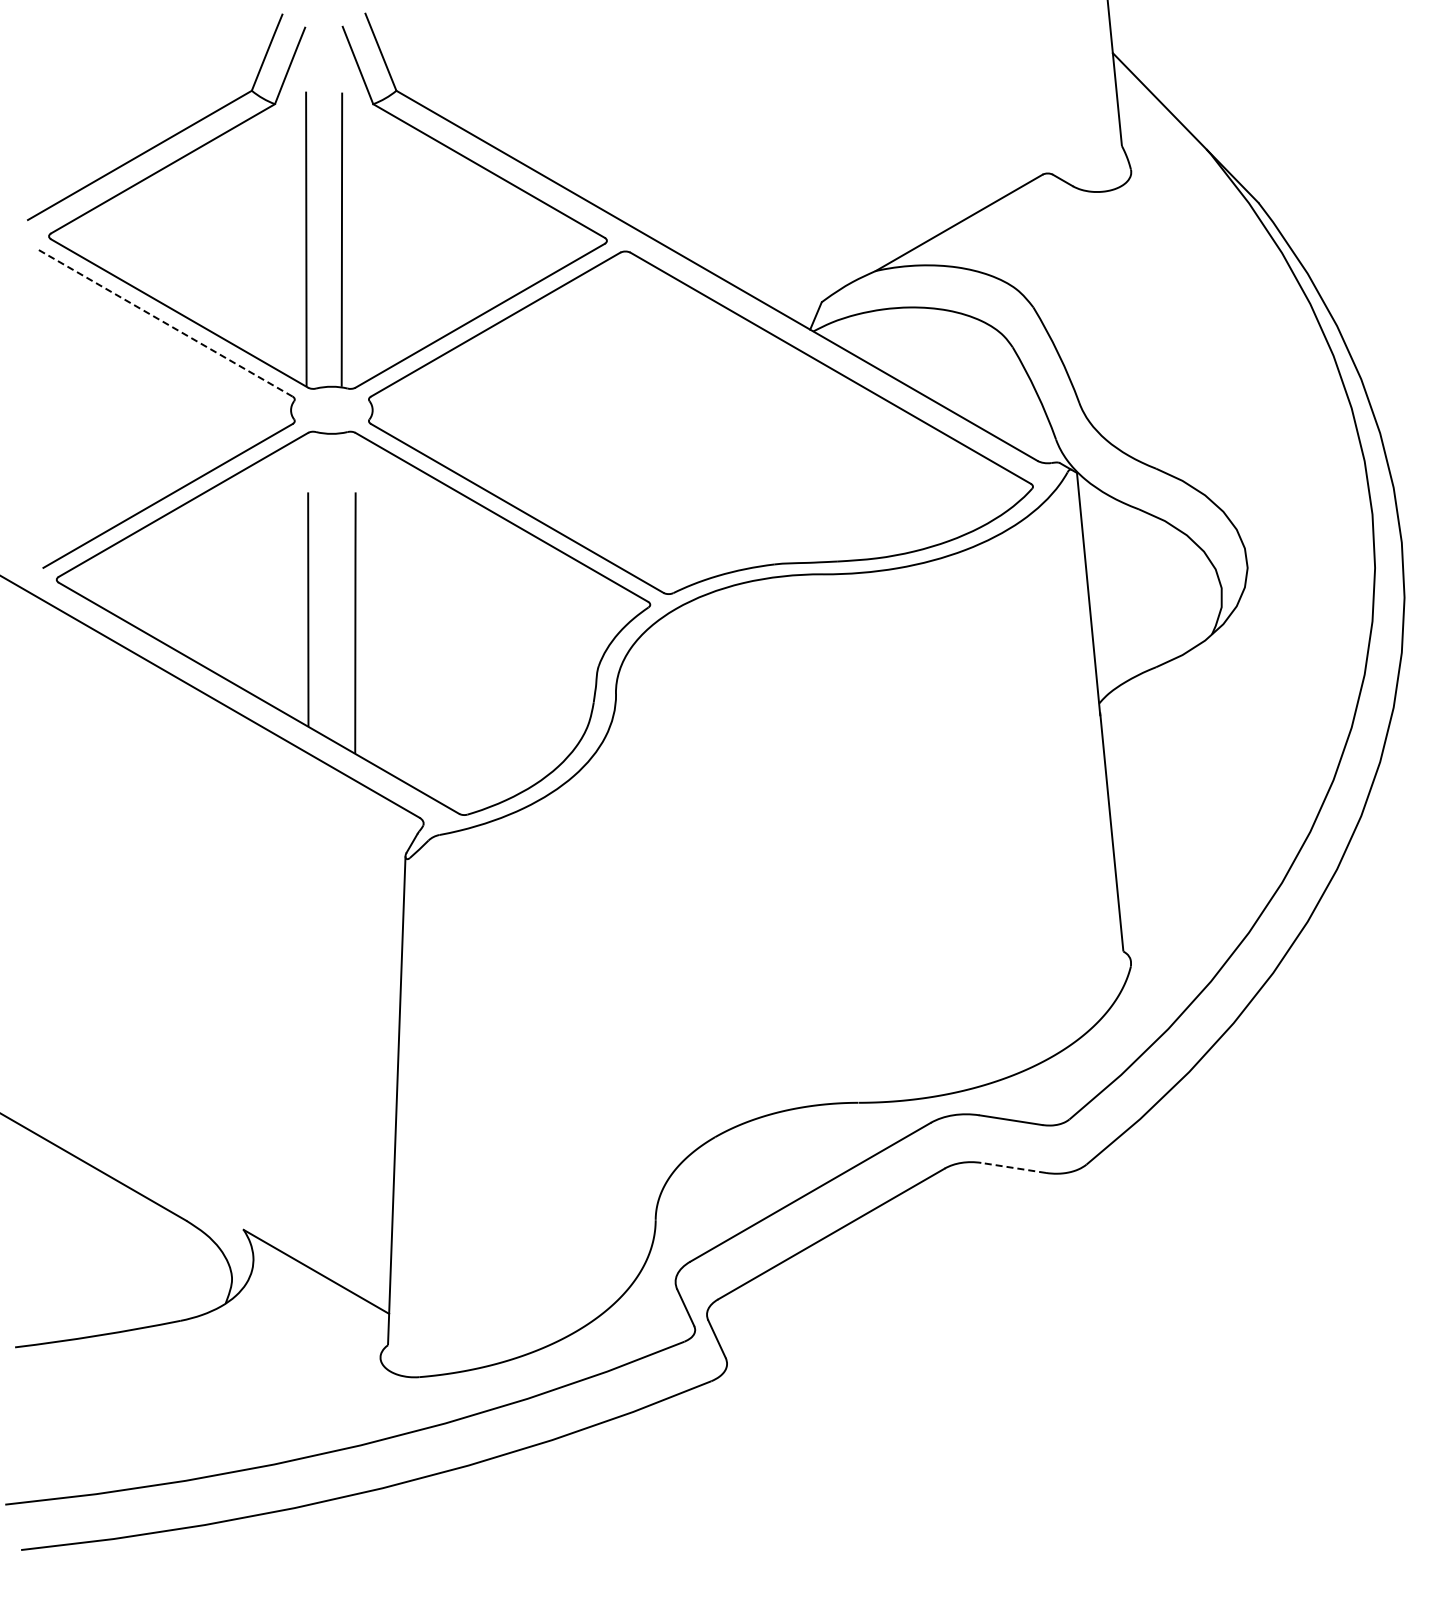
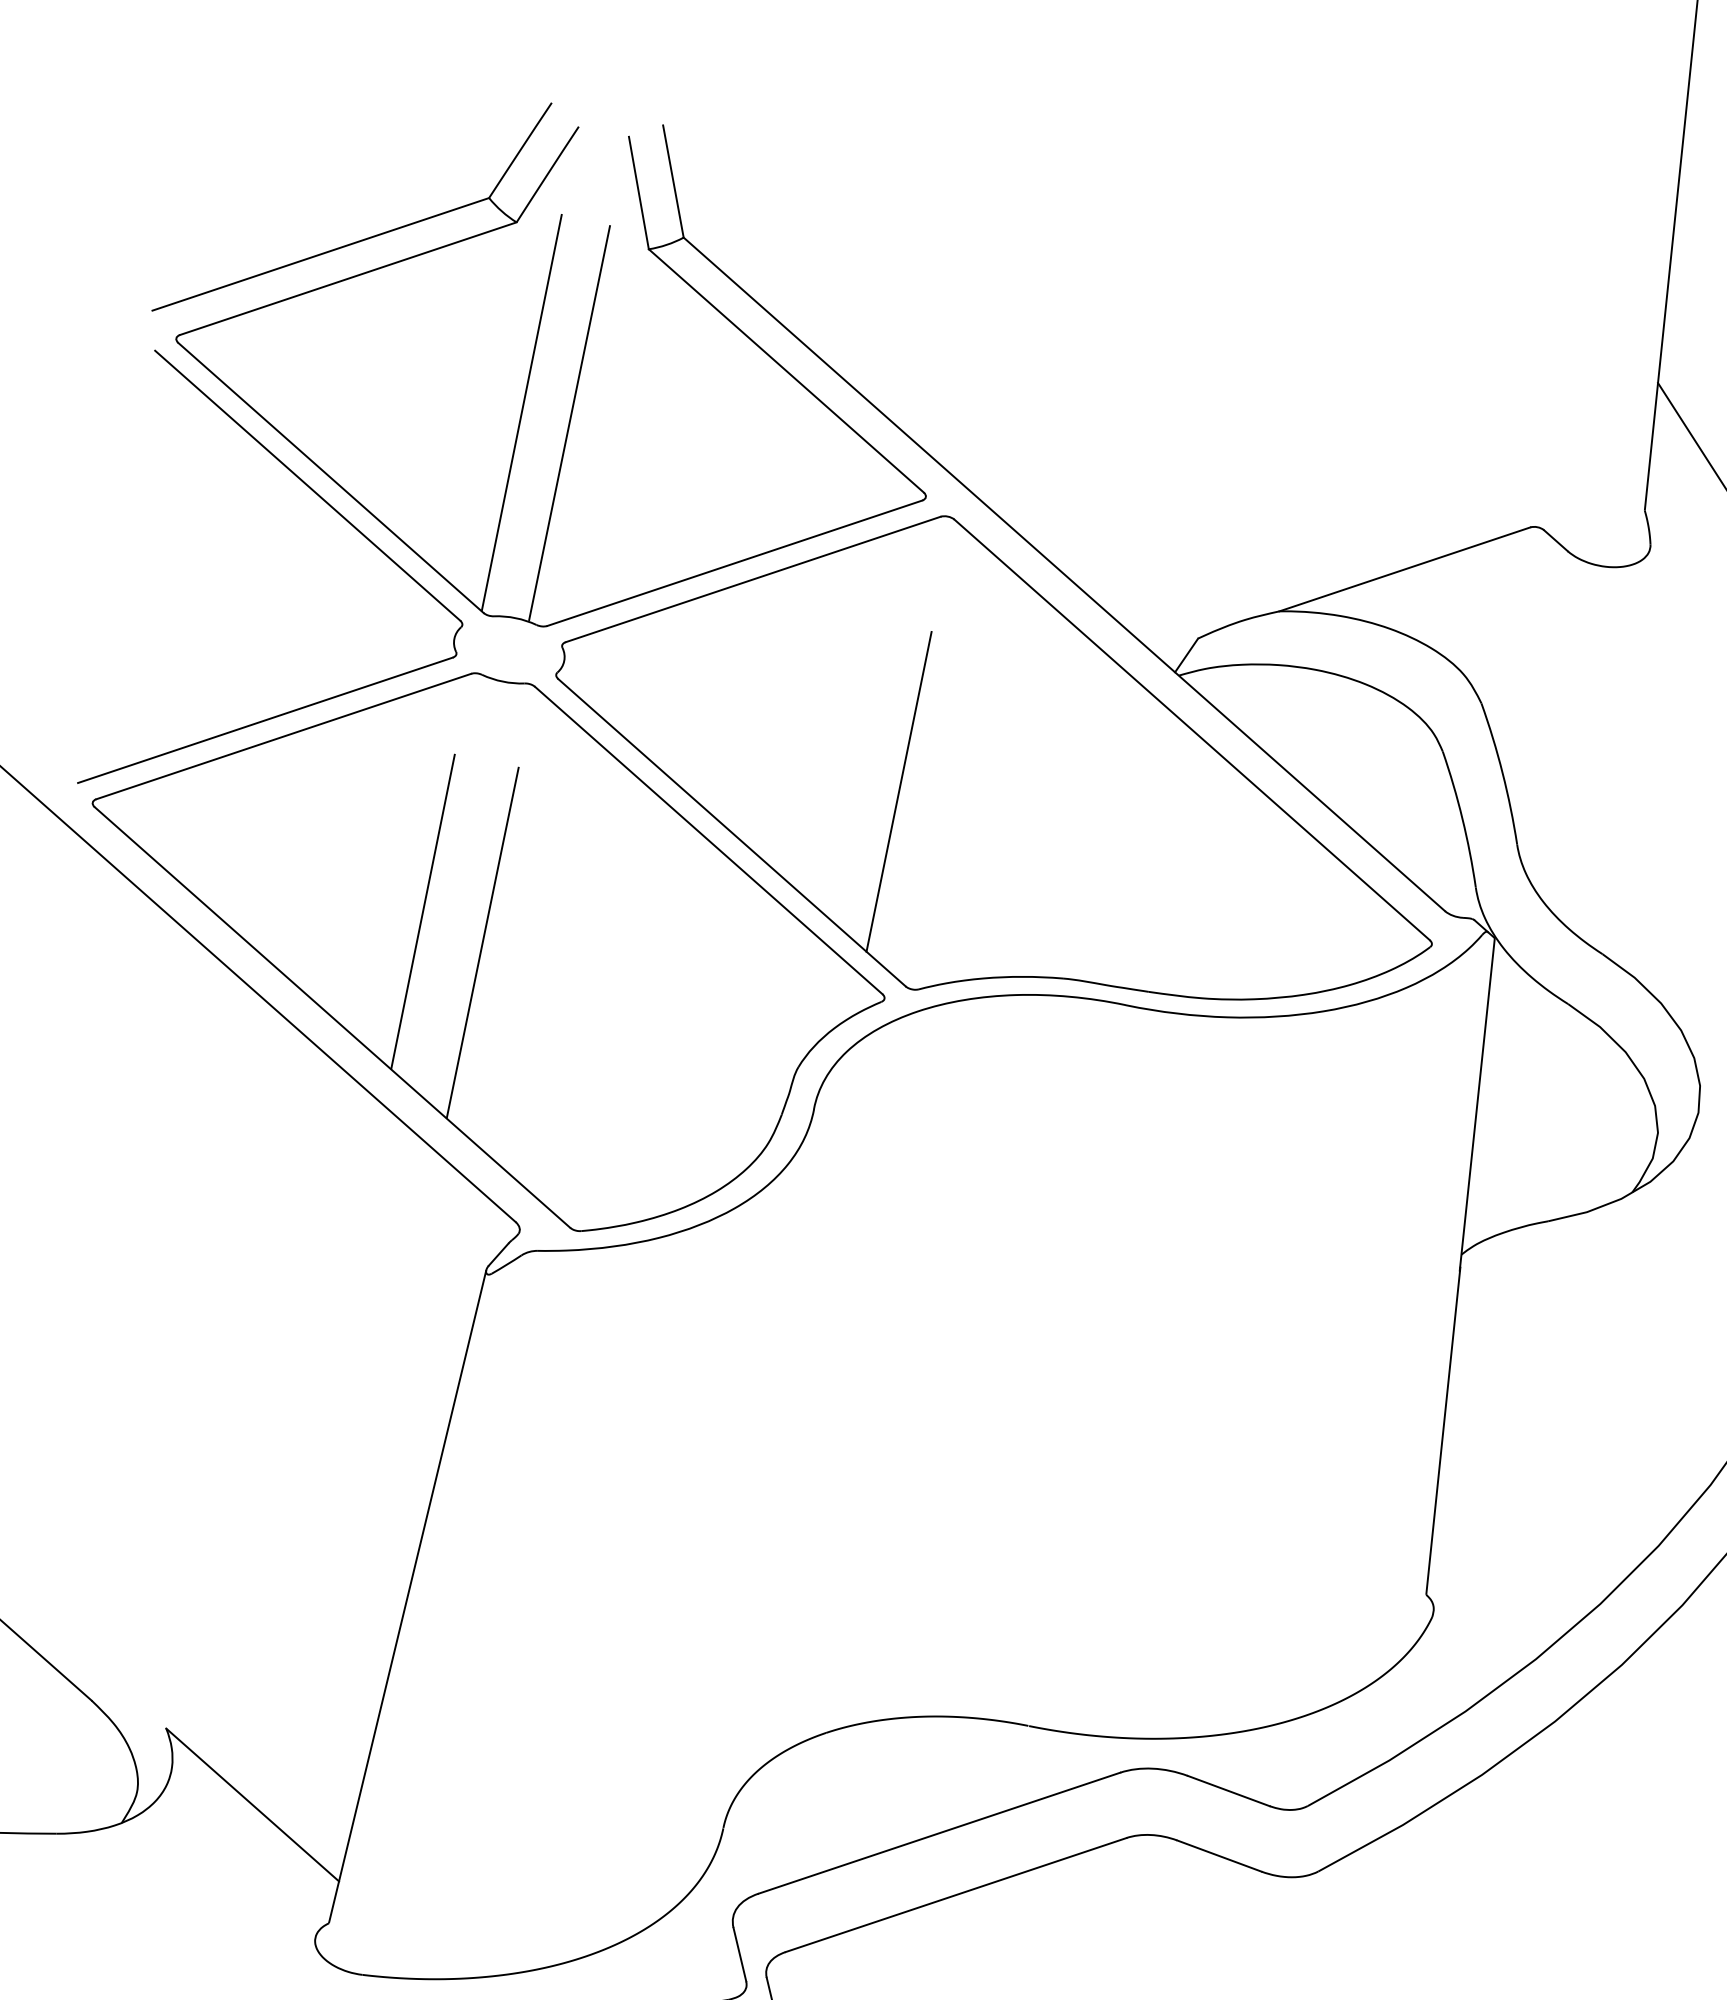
line: (163, 322) -> (306, 485), dashed -> solid
line: (630, 454) -> (899, 791), added
line: (1013, 1167) -> (1219, 1855), dashed -> solid

